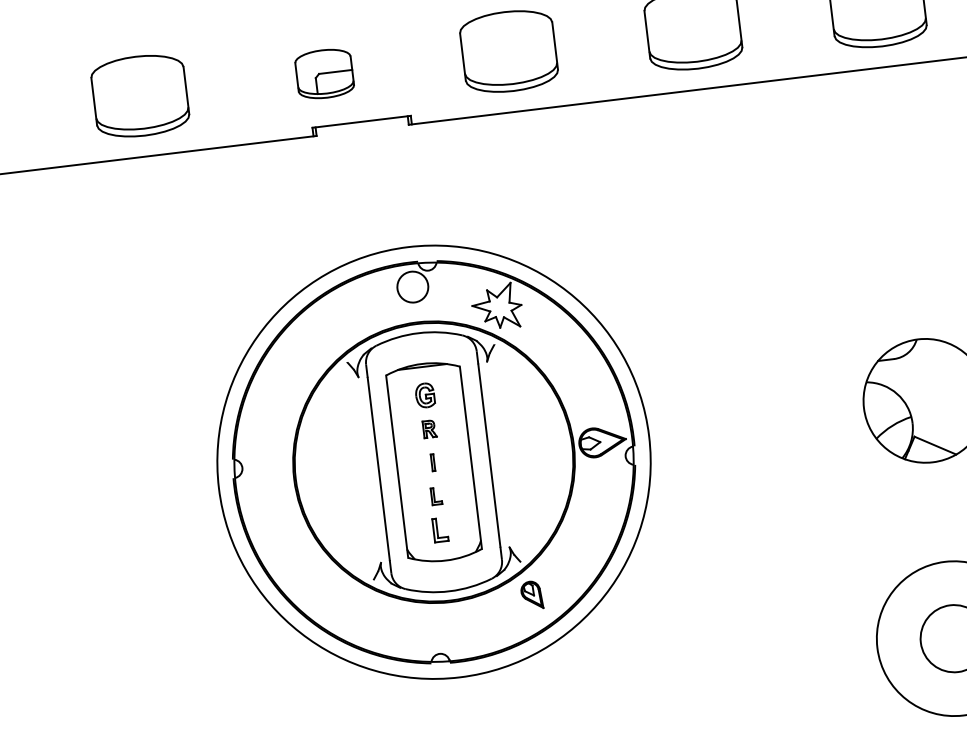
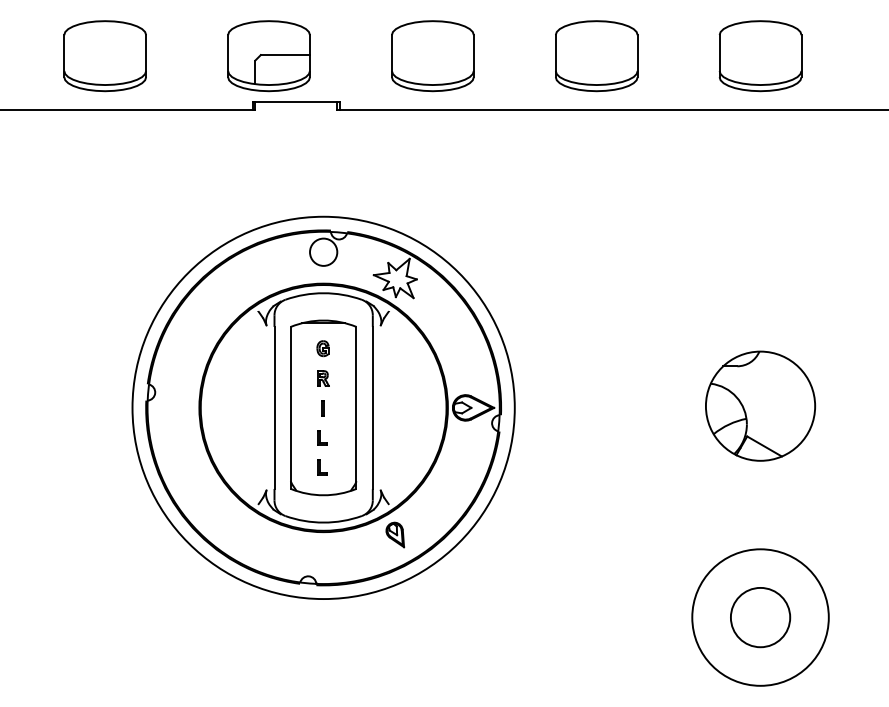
part: (324, 74) -> (268, 56), size x1.67
part: (424, 395) -> (322, 348), size x0.71
part: (440, 529) -> (322, 467), size x0.71

